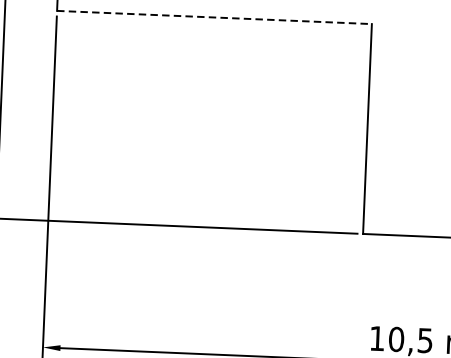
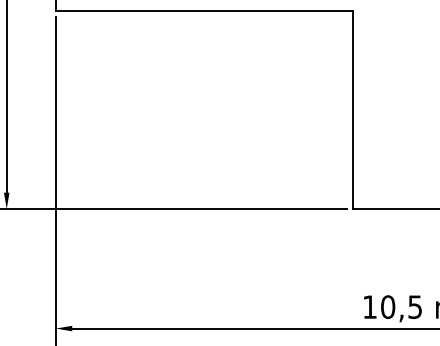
line: (214, 17) -> (204, 11), dashed -> solid

